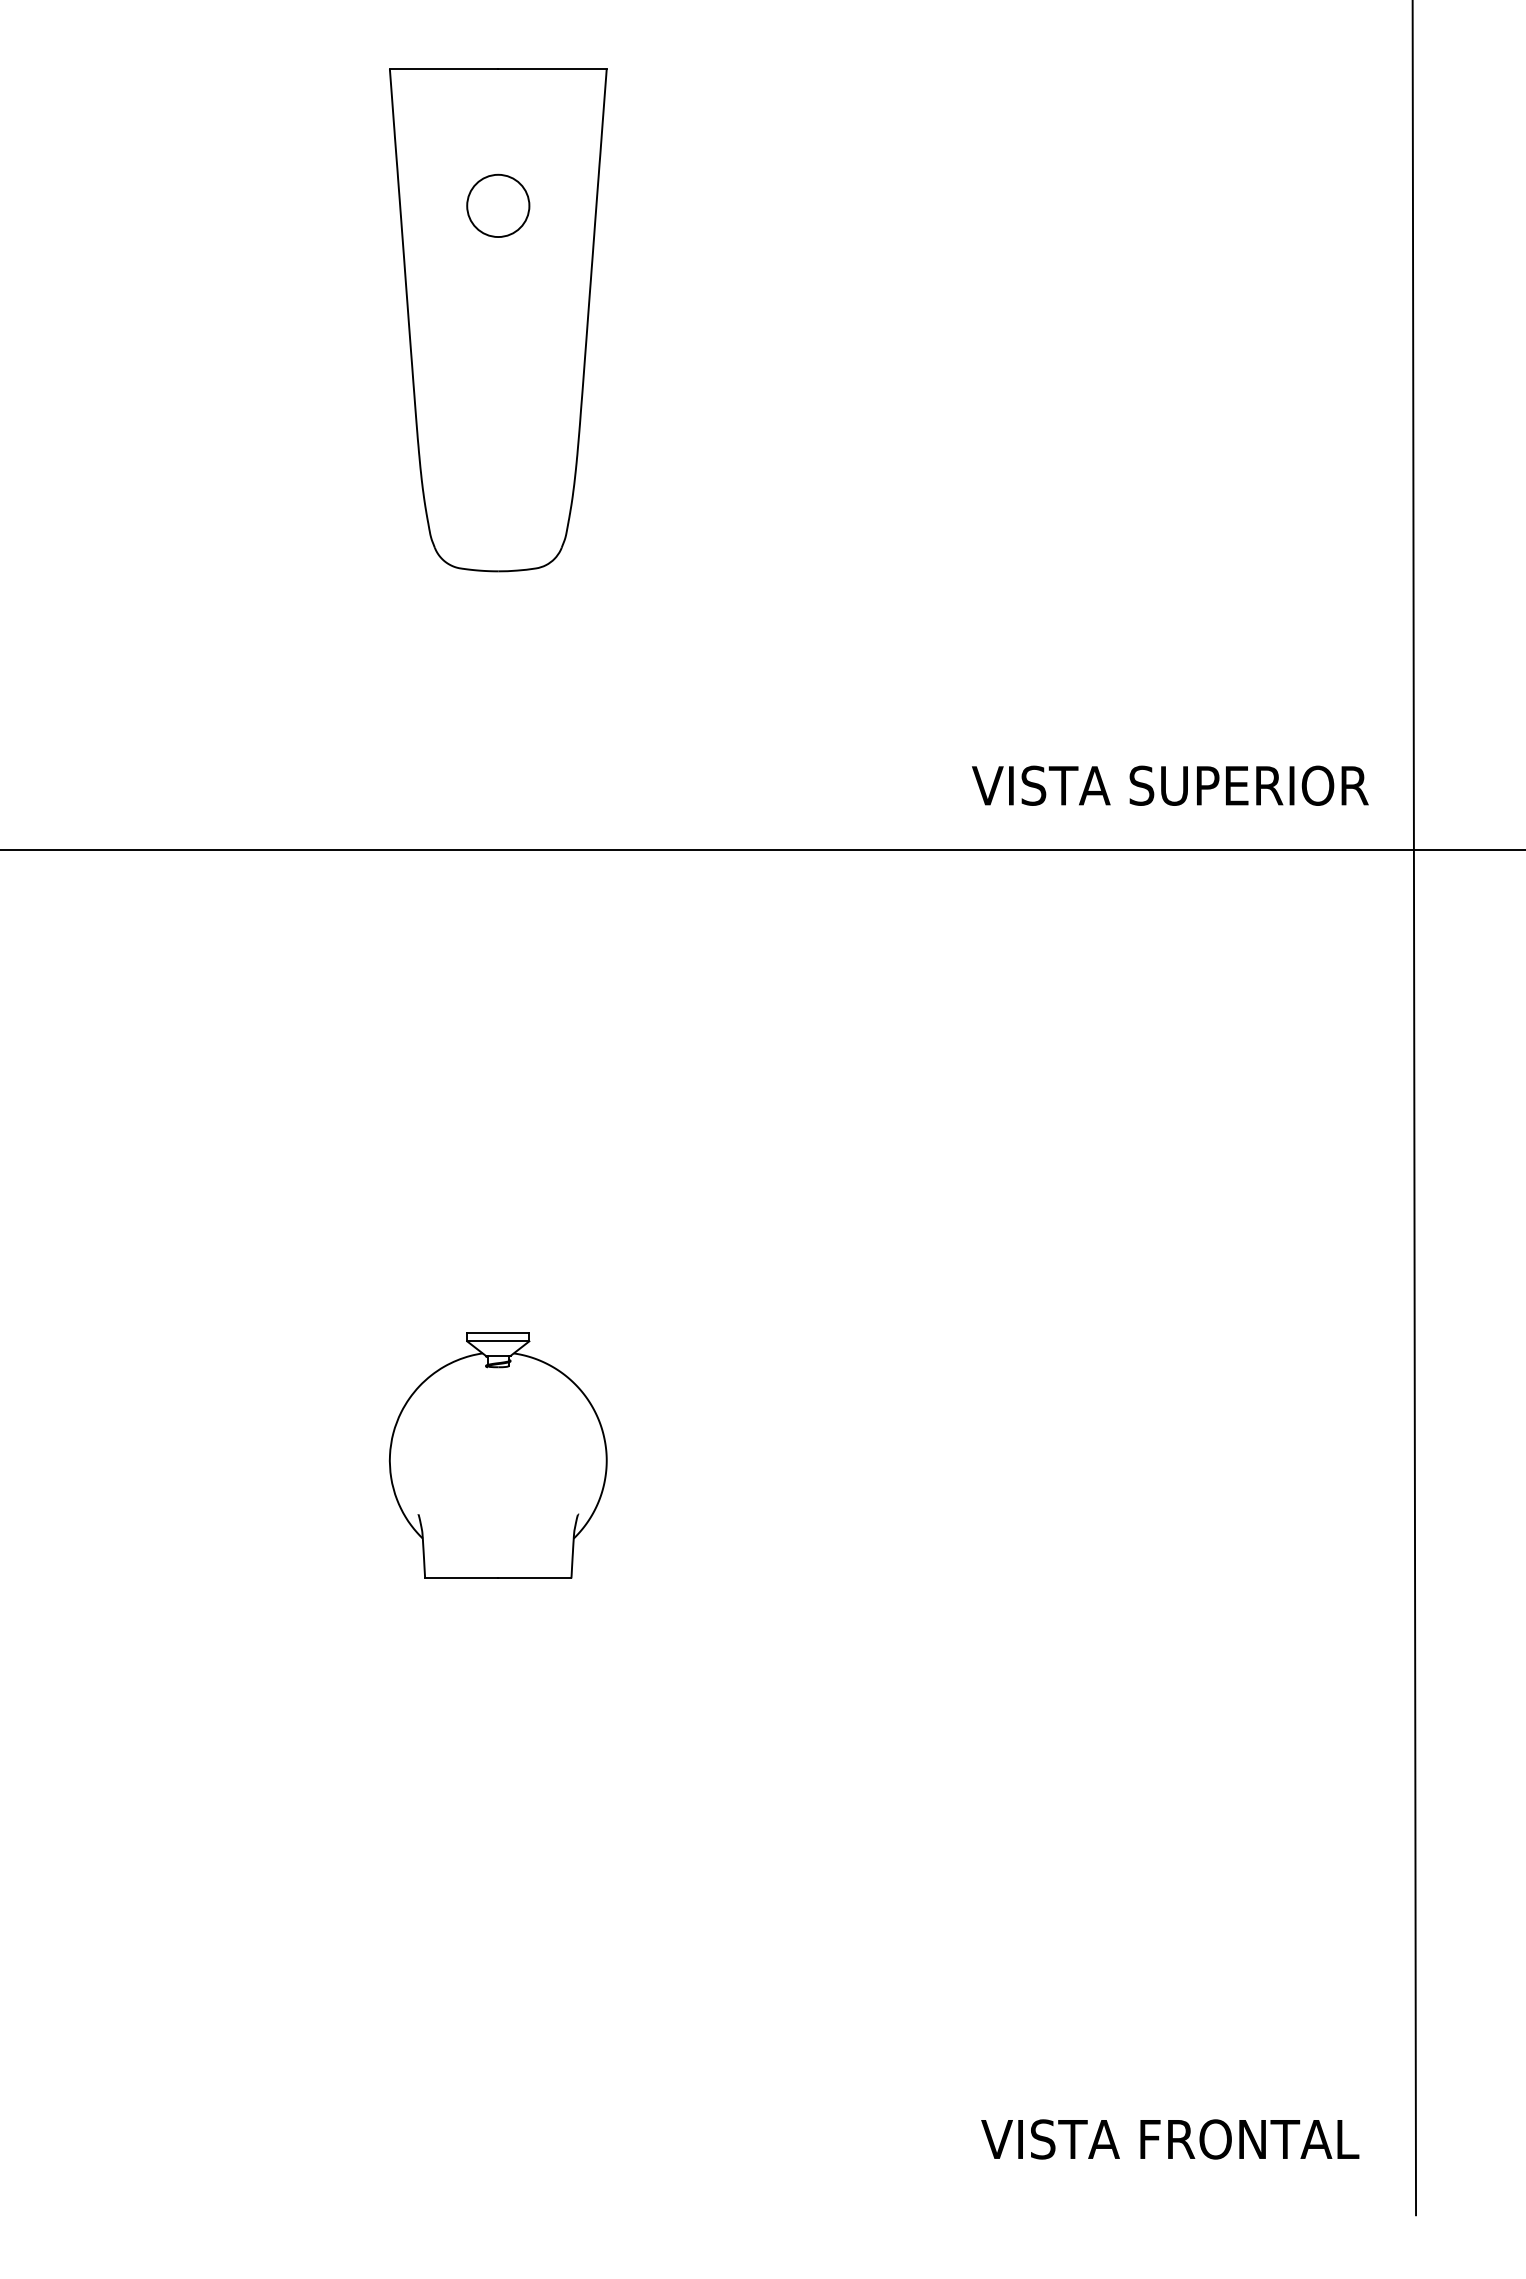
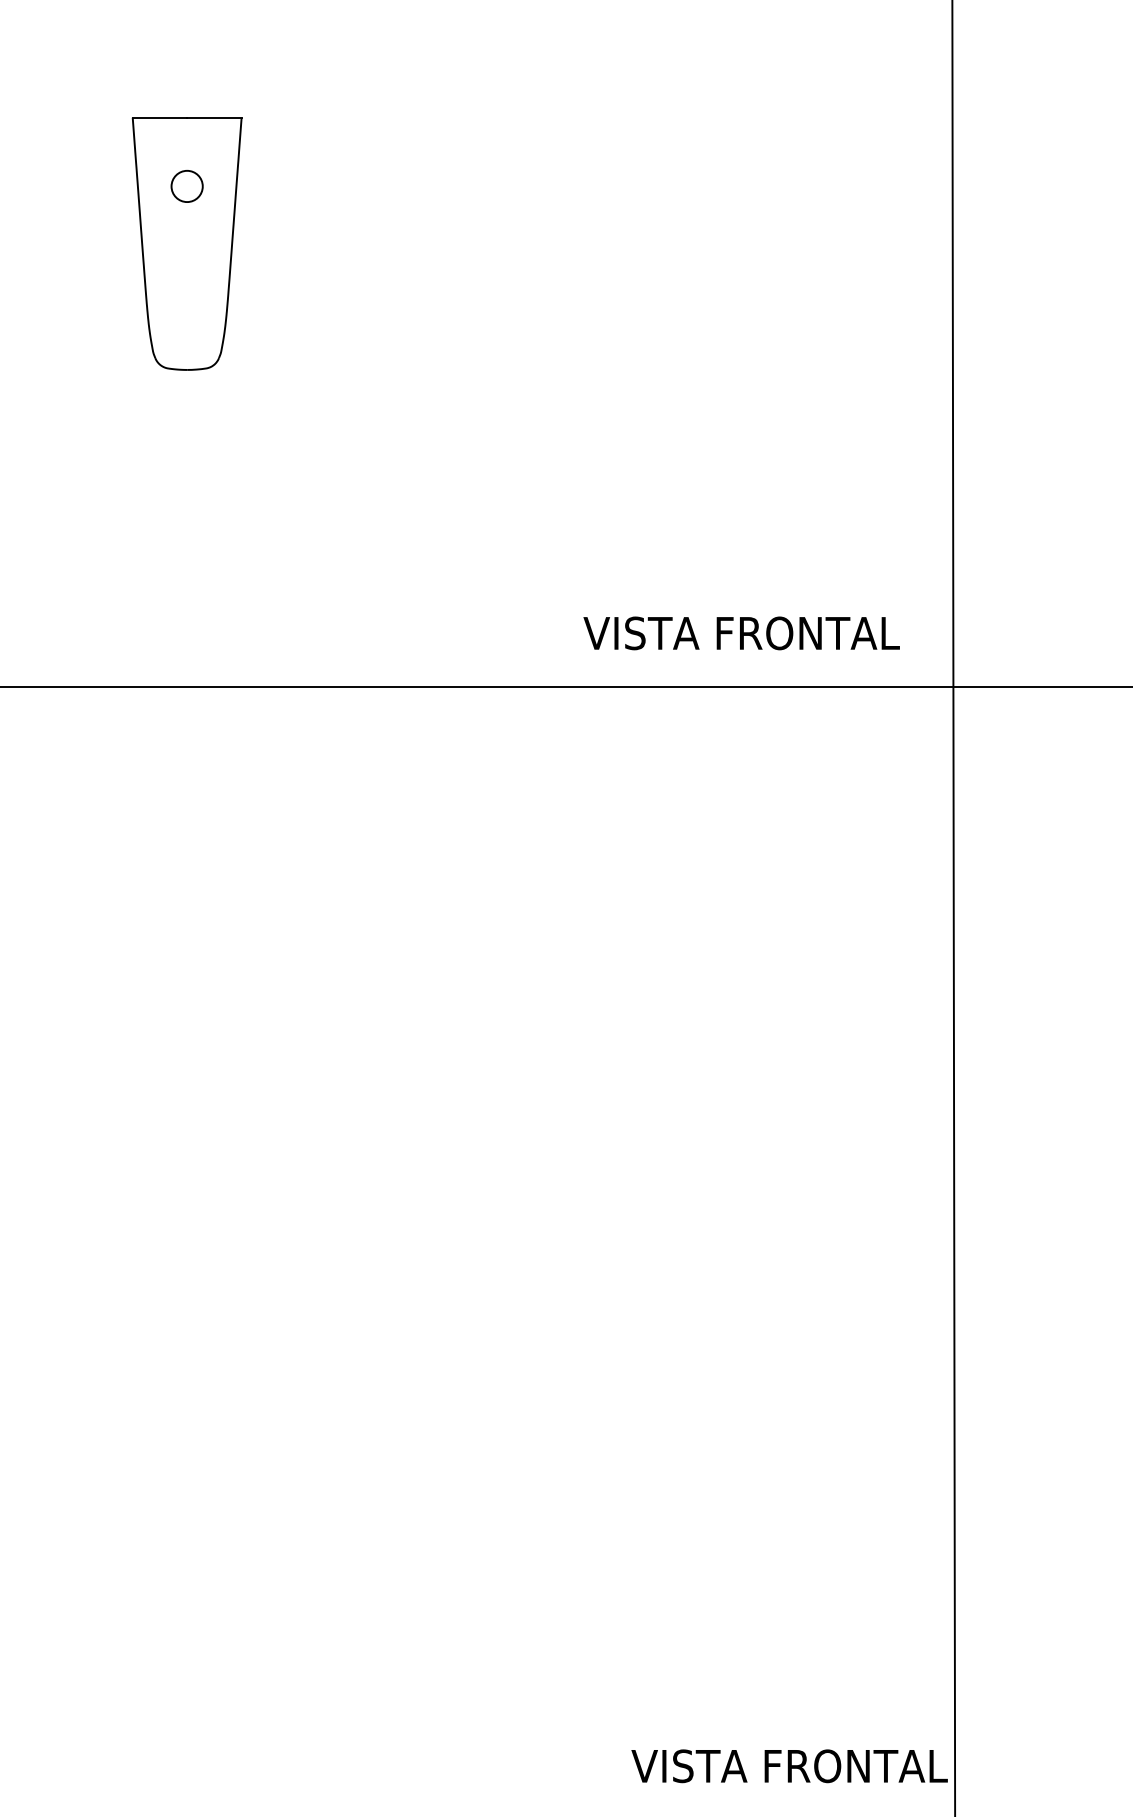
part: (498, 320) -> (187, 243), size x0.6
text: (1248, 785) -> (814, 633), VISTA SUPERIOR -> VISTA FRONTAL
part: (497, 1455) -> (186, 1193), removed
text: (1170, 2139) -> (789, 1766), moved

